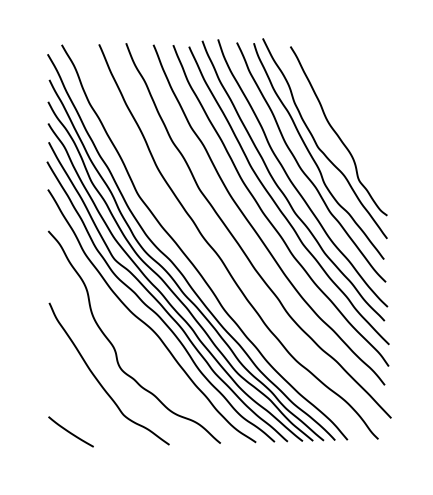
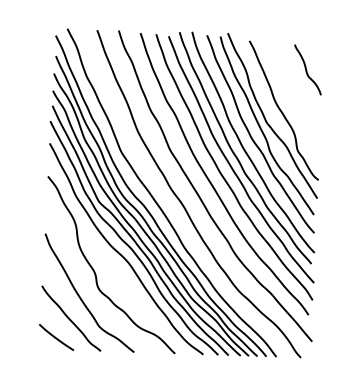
curve: (364, 78) -> (306, 69), added
curve: (86, 407) -> (69, 318), added

